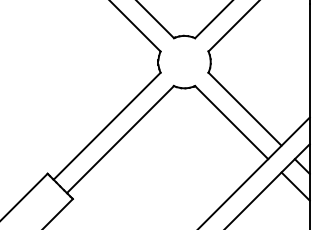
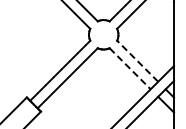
line: (244, 109) -> (137, 61), solid -> dashed
line: (232, 123) -> (130, 69), solid -> dashed

